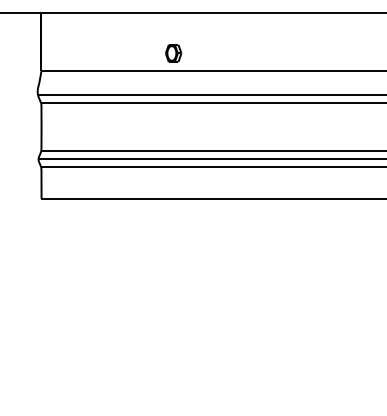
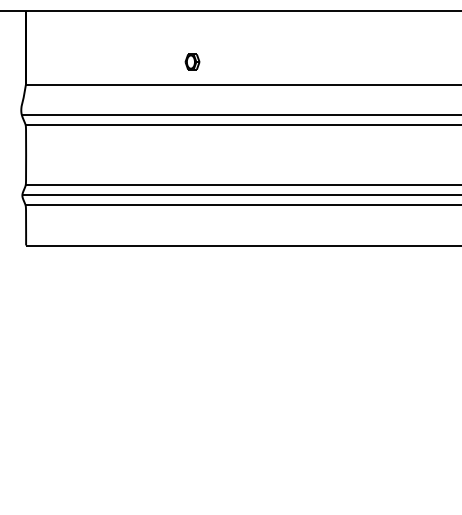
part: (173, 53) -> (192, 62), size x0.71

